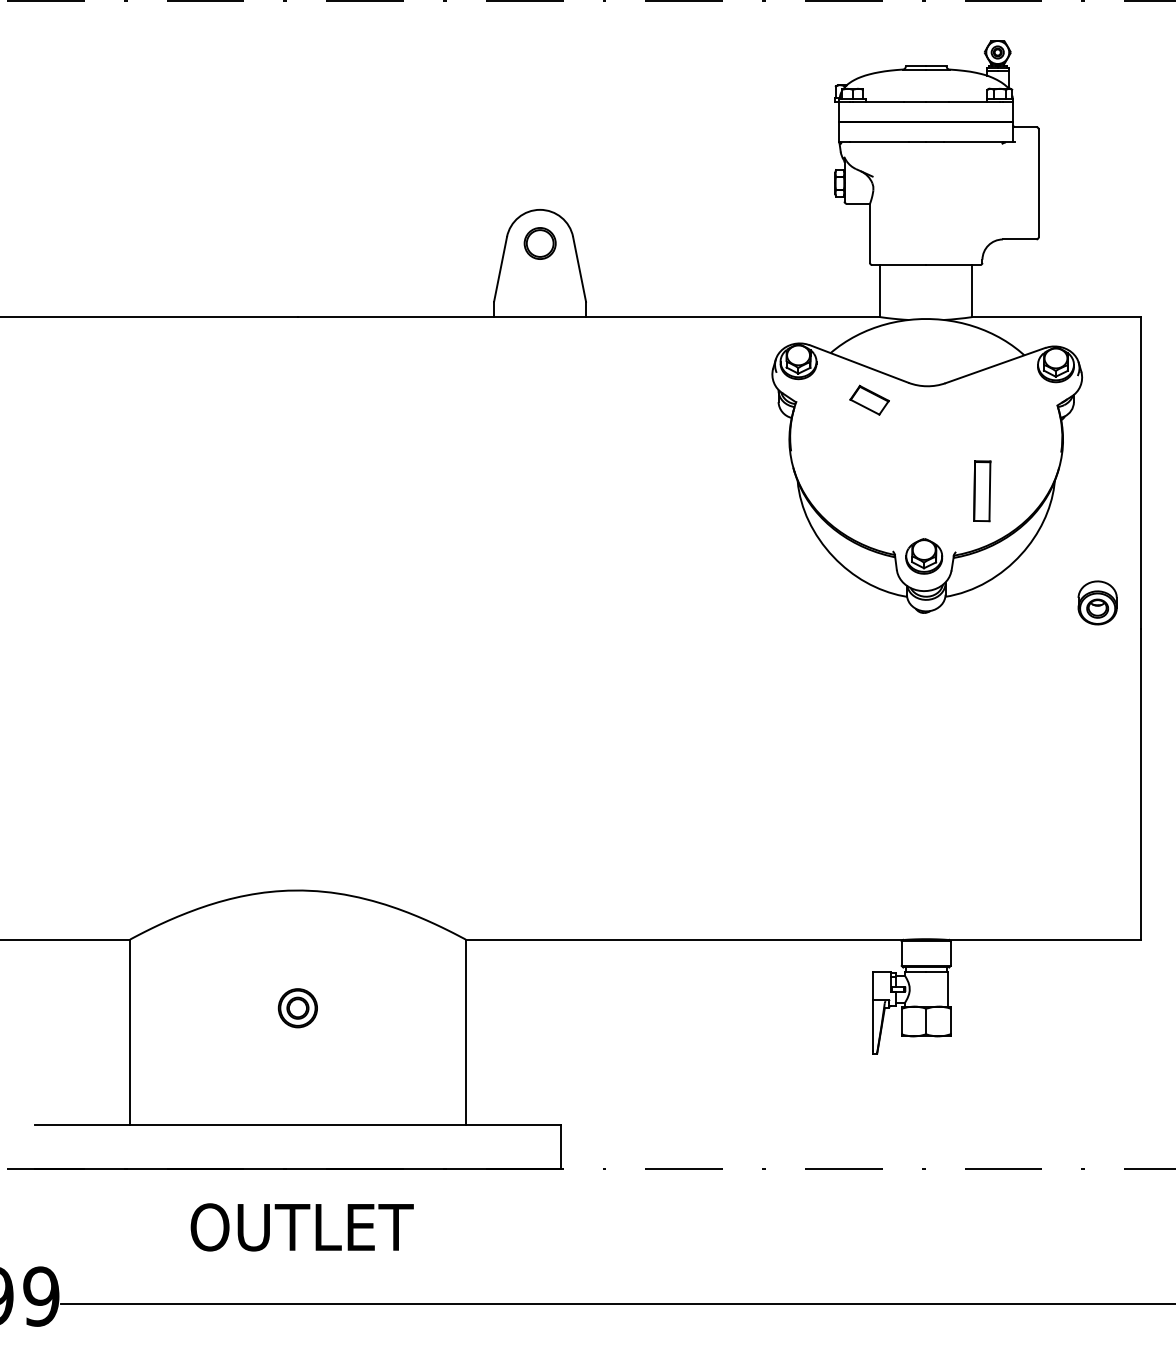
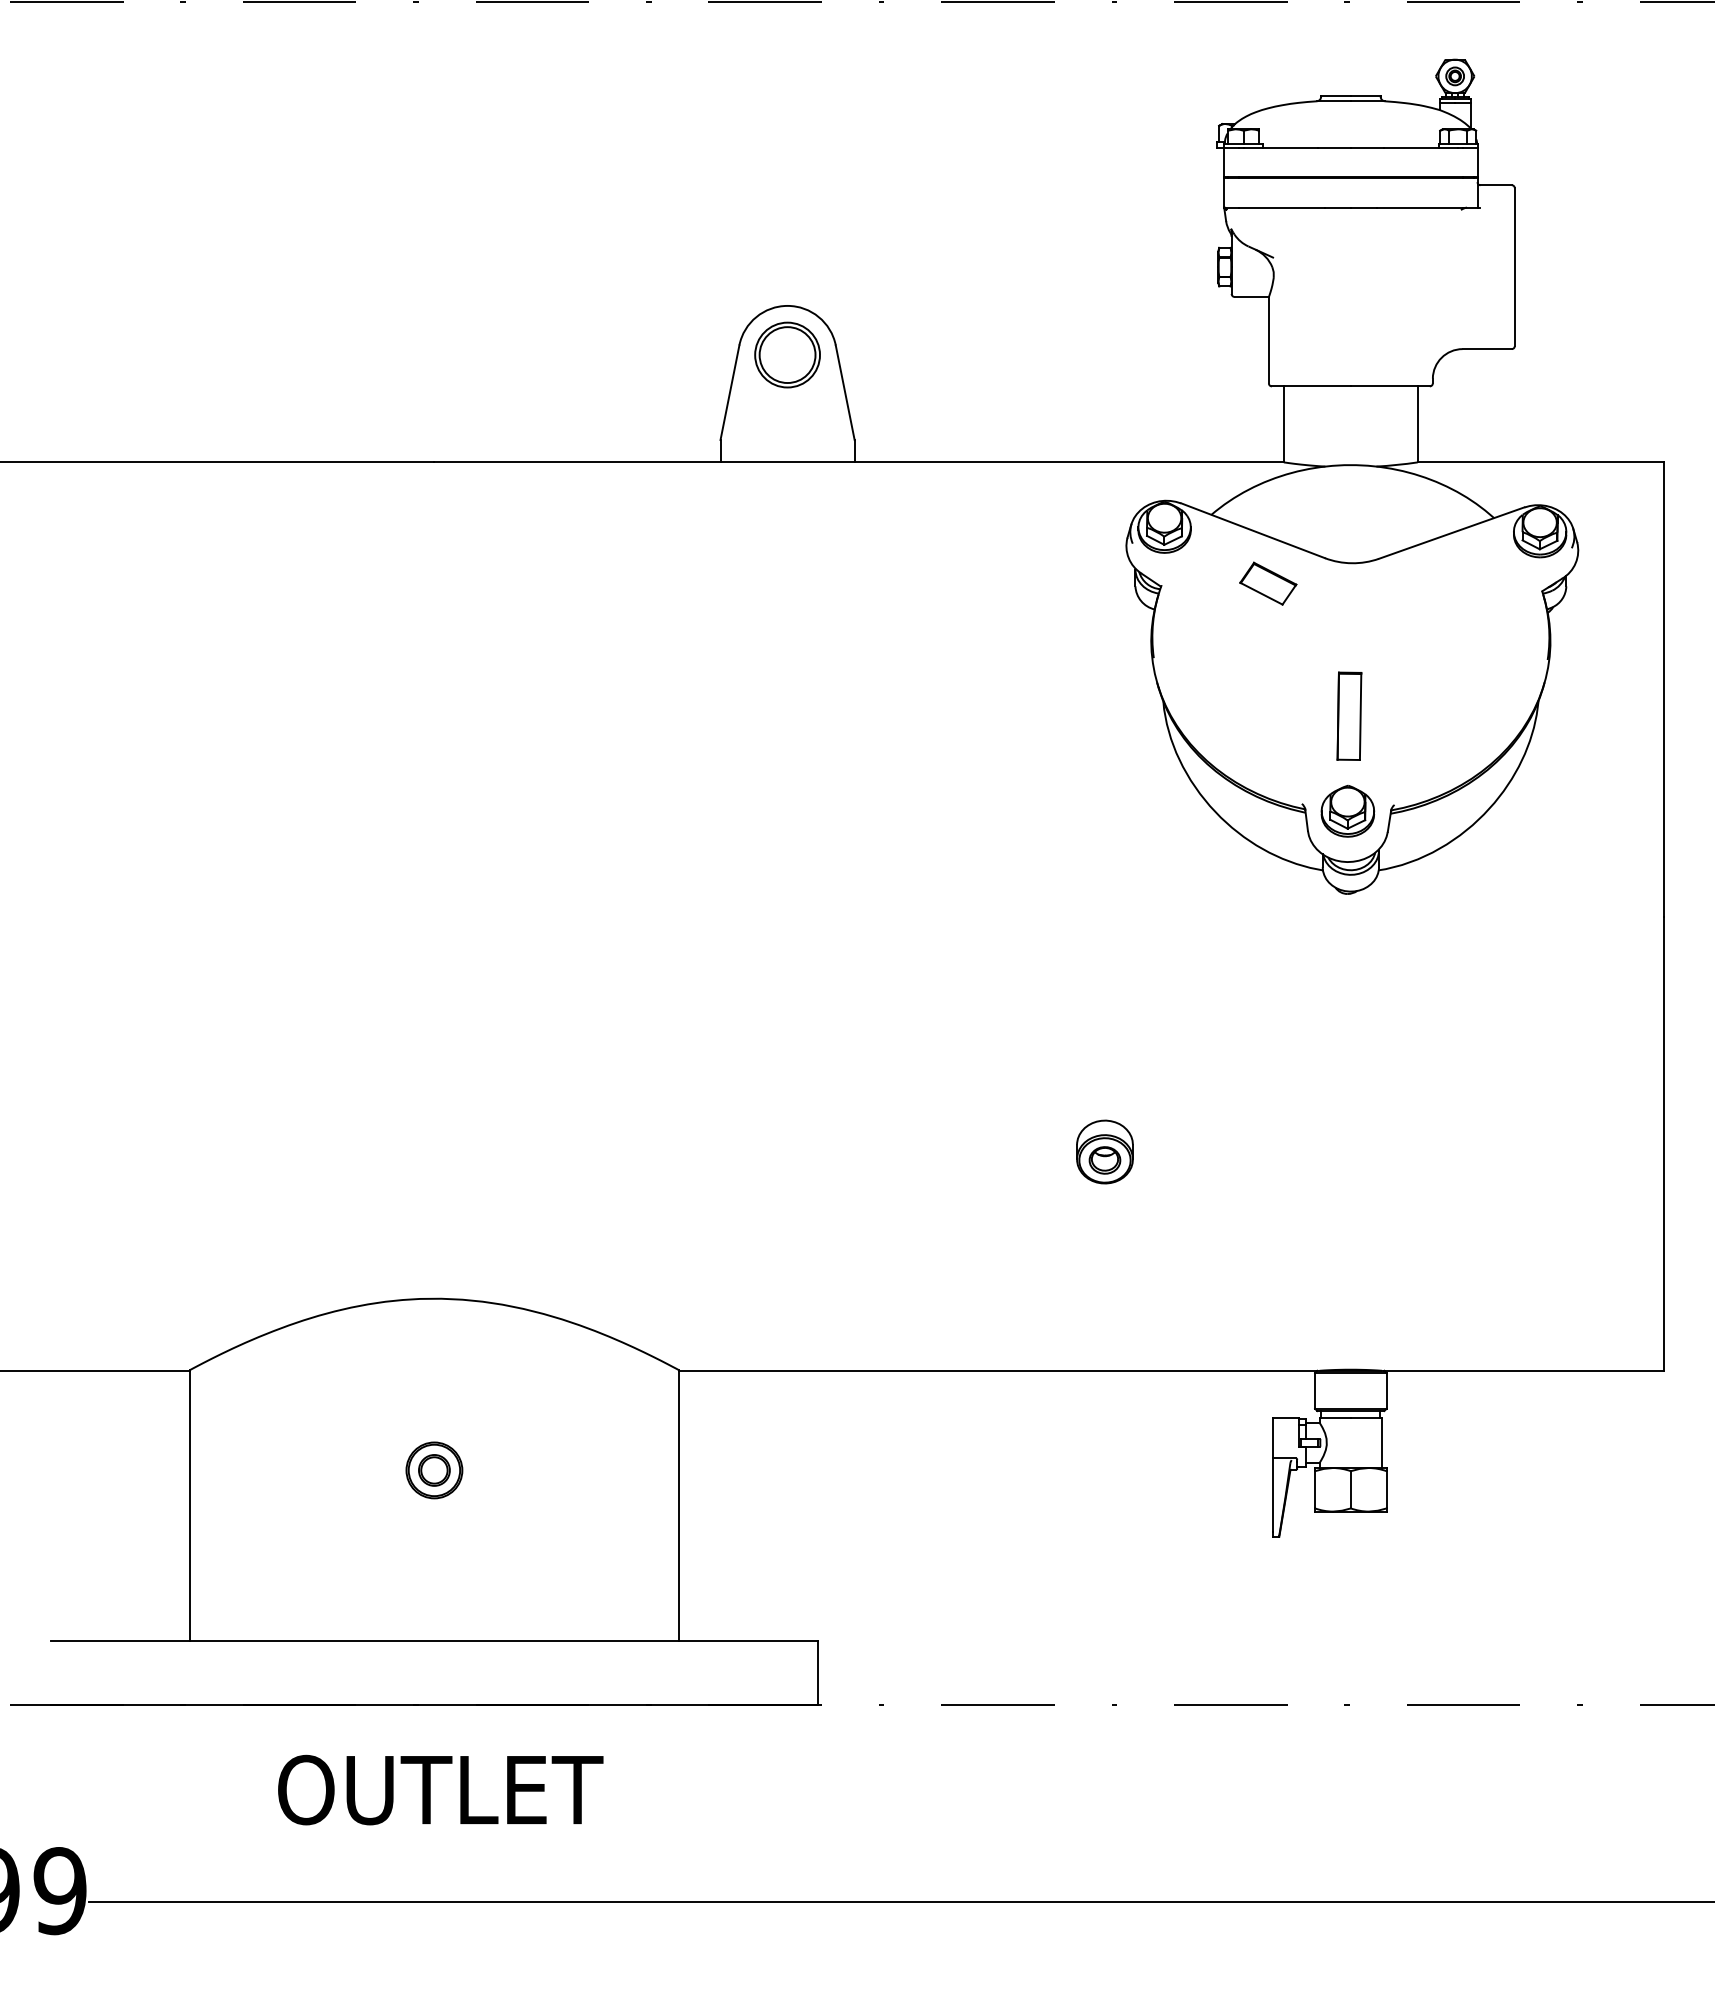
part: (540, 243) -> (788, 354), size x1.43
part: (982, 491) -> (1349, 716), moved
part: (1097, 602) -> (1104, 1151), moved

